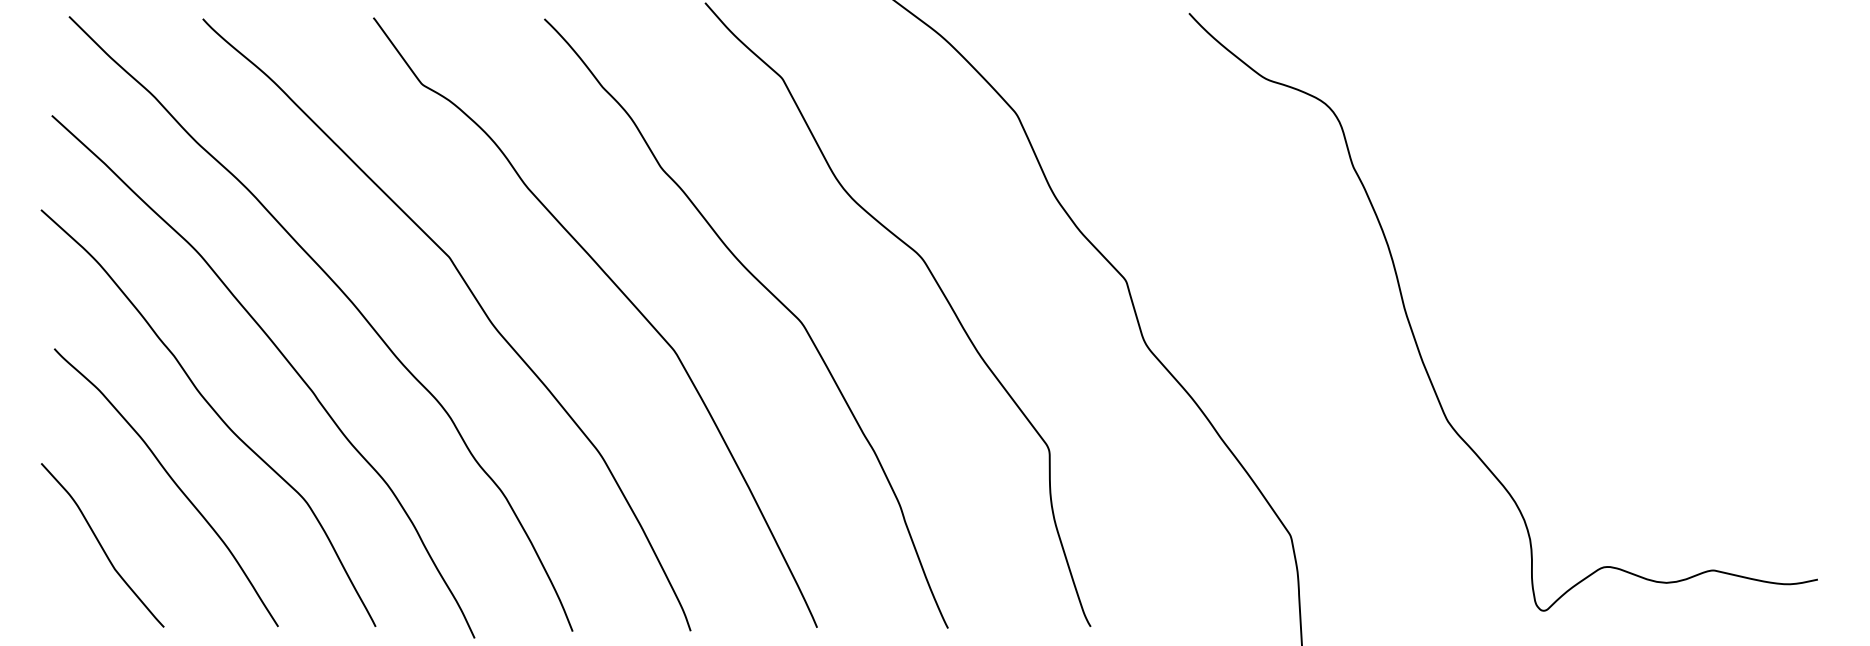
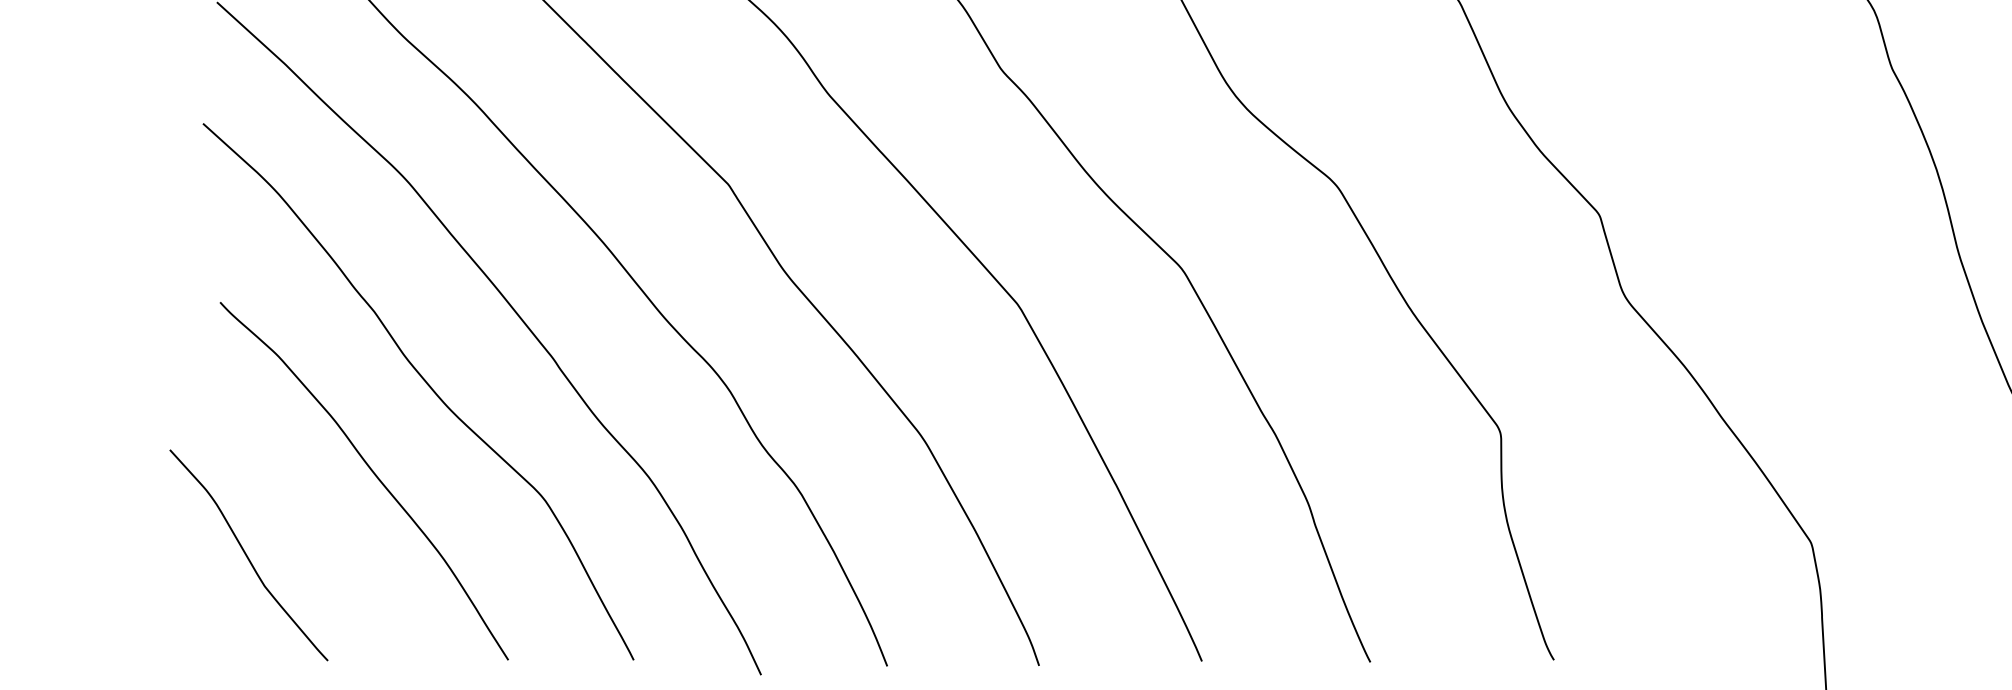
curve: (101, 545) -> (247, 555), moved

